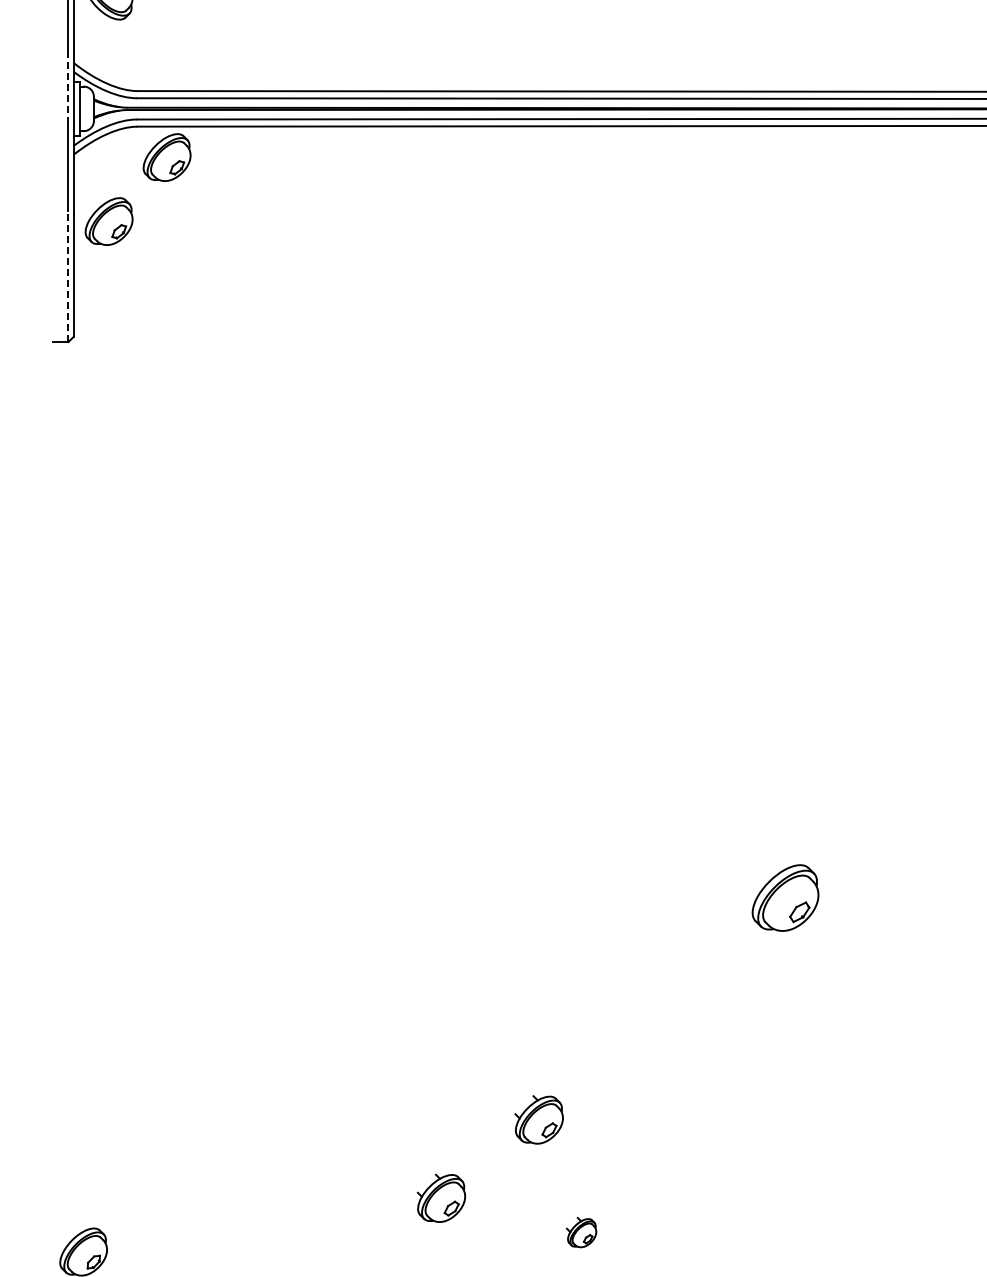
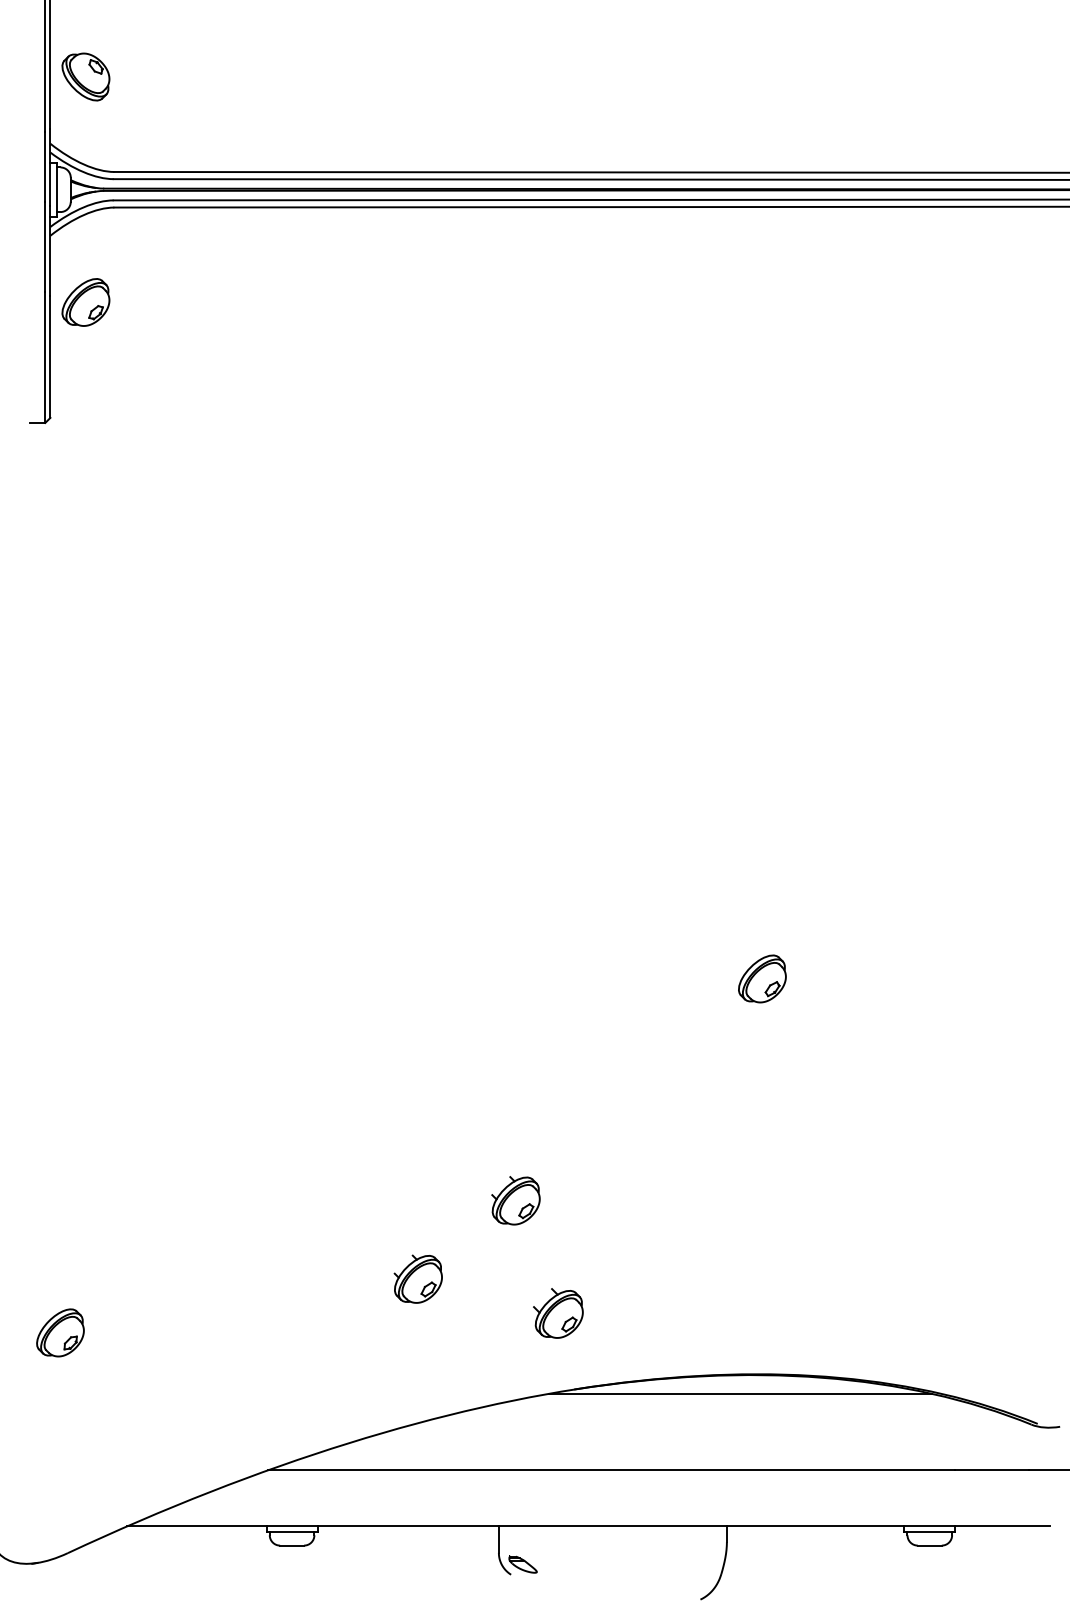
line: (68, 86) -> (45, 167), dashed -> solid
part: (166, 157) -> (143, 238), removed
line: (68, 276) -> (45, 357), dashed -> solid
part: (785, 897) -> (762, 978), size x0.71
part: (581, 1232) -> (558, 1313), size x1.67

